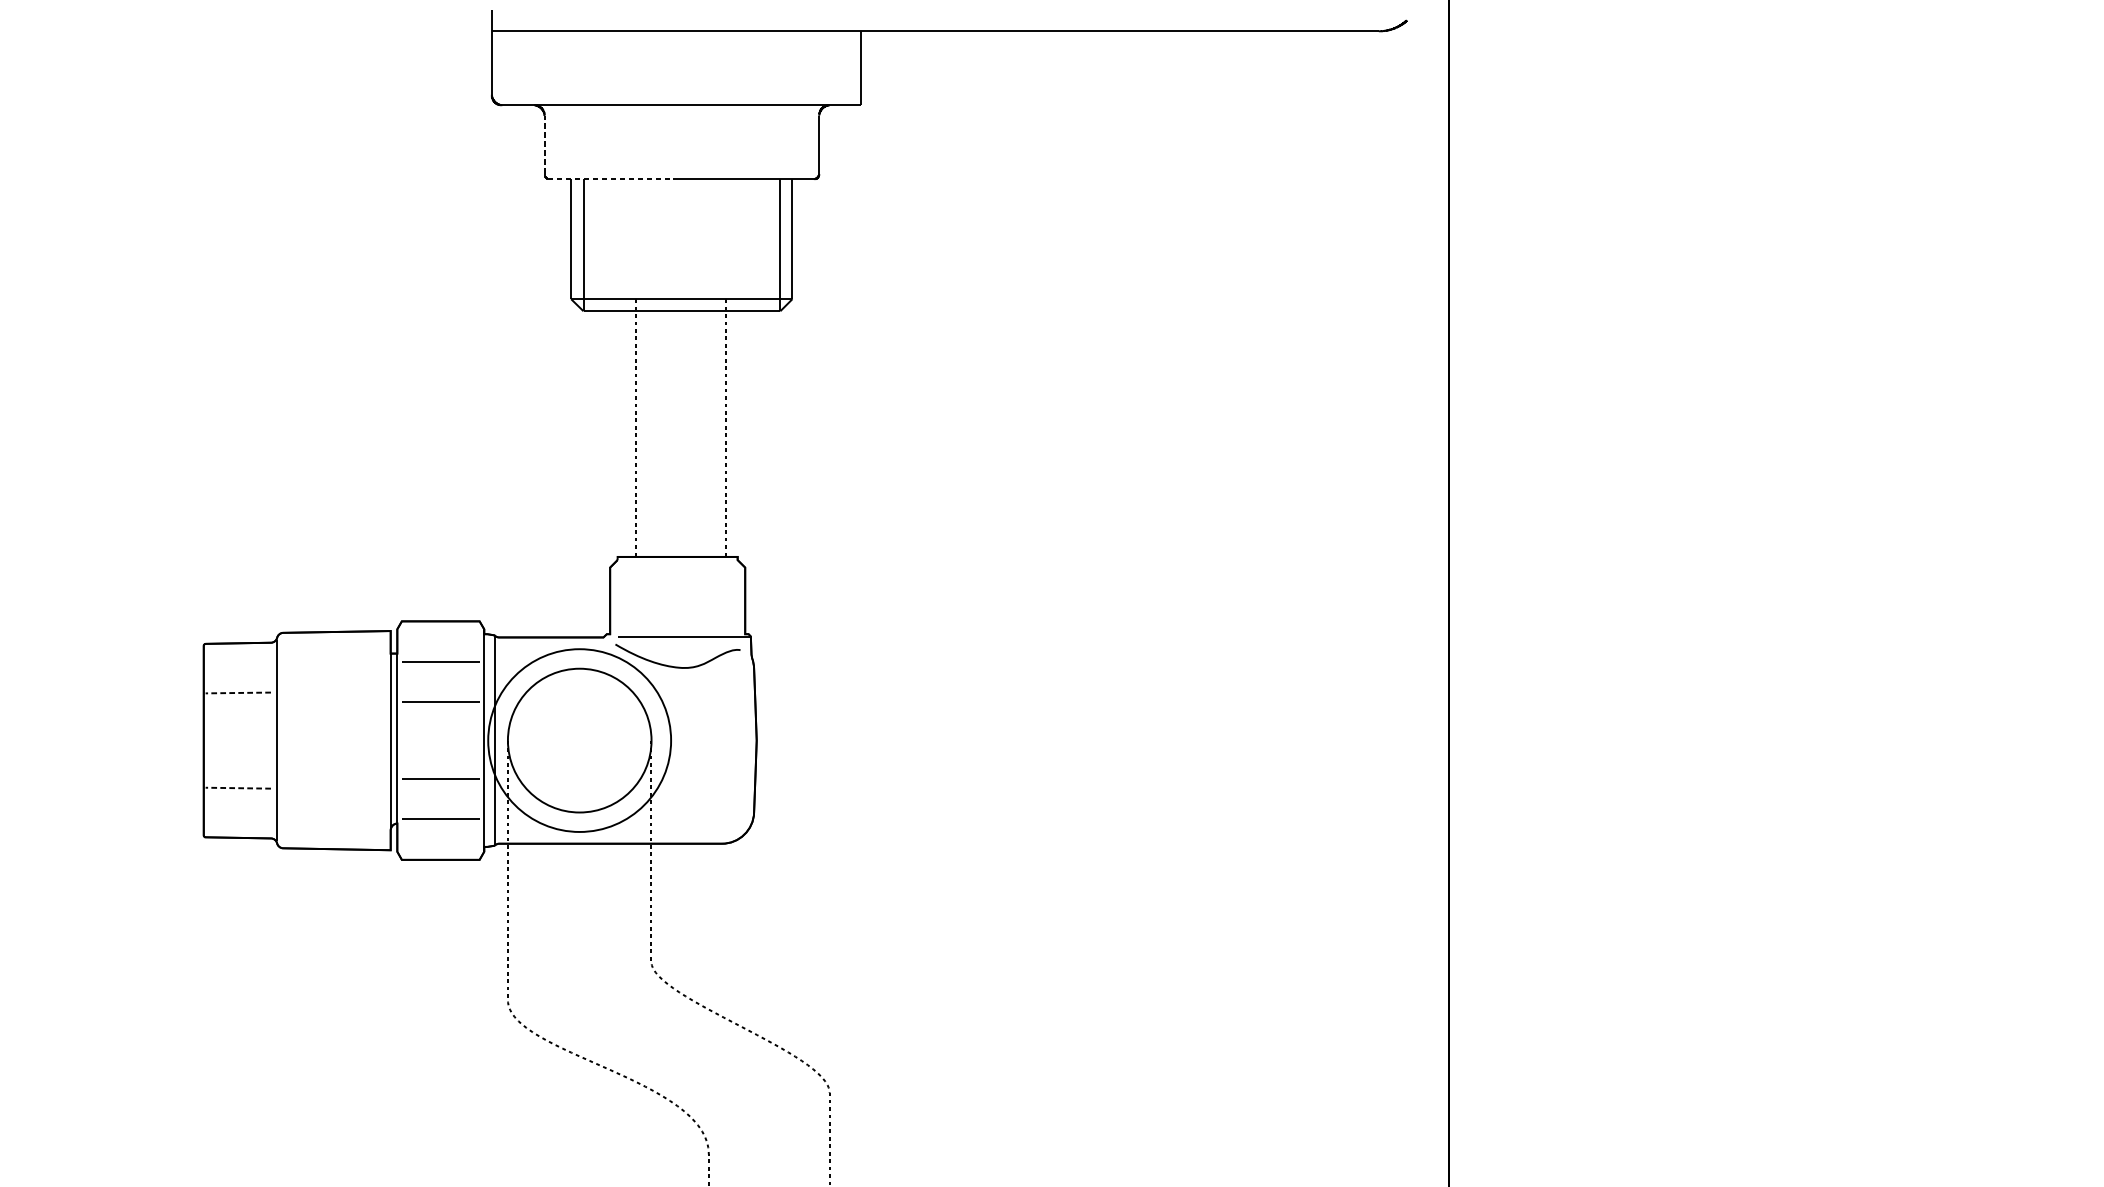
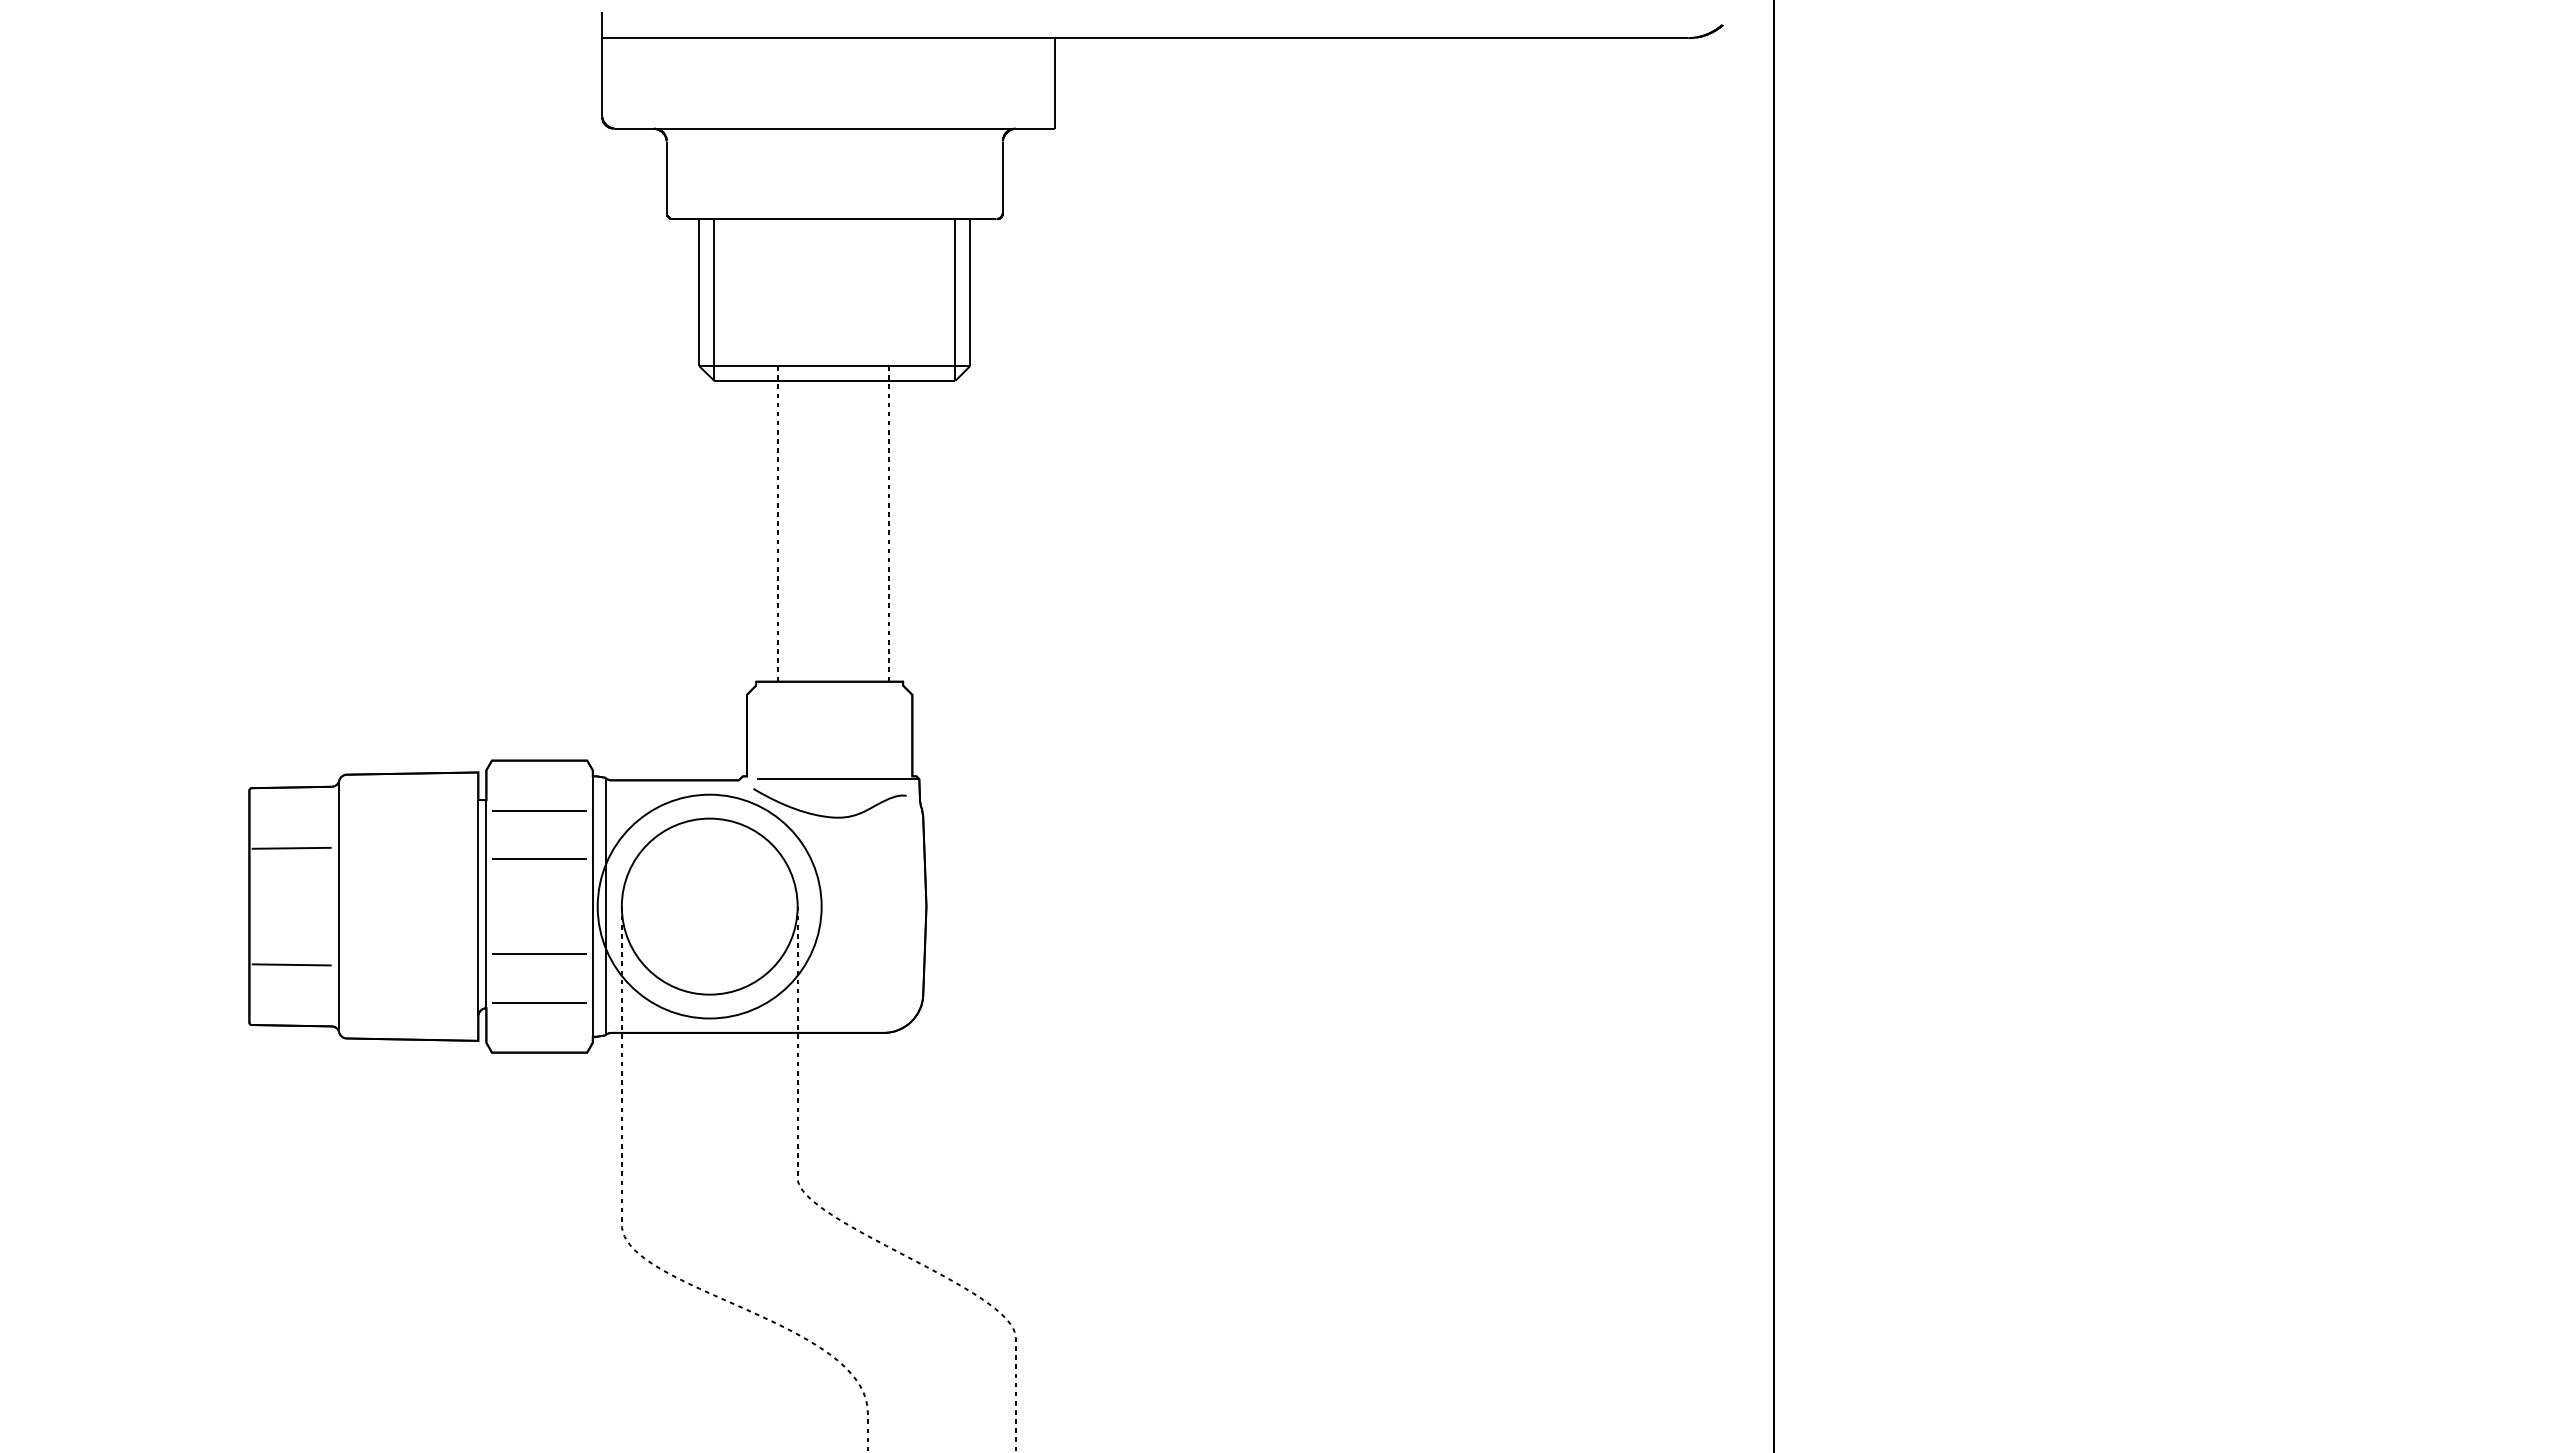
line: (544, 145) -> (666, 177), dashed -> solid
line: (615, 179) -> (753, 219), dashed -> solid
line: (238, 693) -> (291, 848), dashed -> solid
line: (238, 787) -> (291, 964), dashed -> solid

